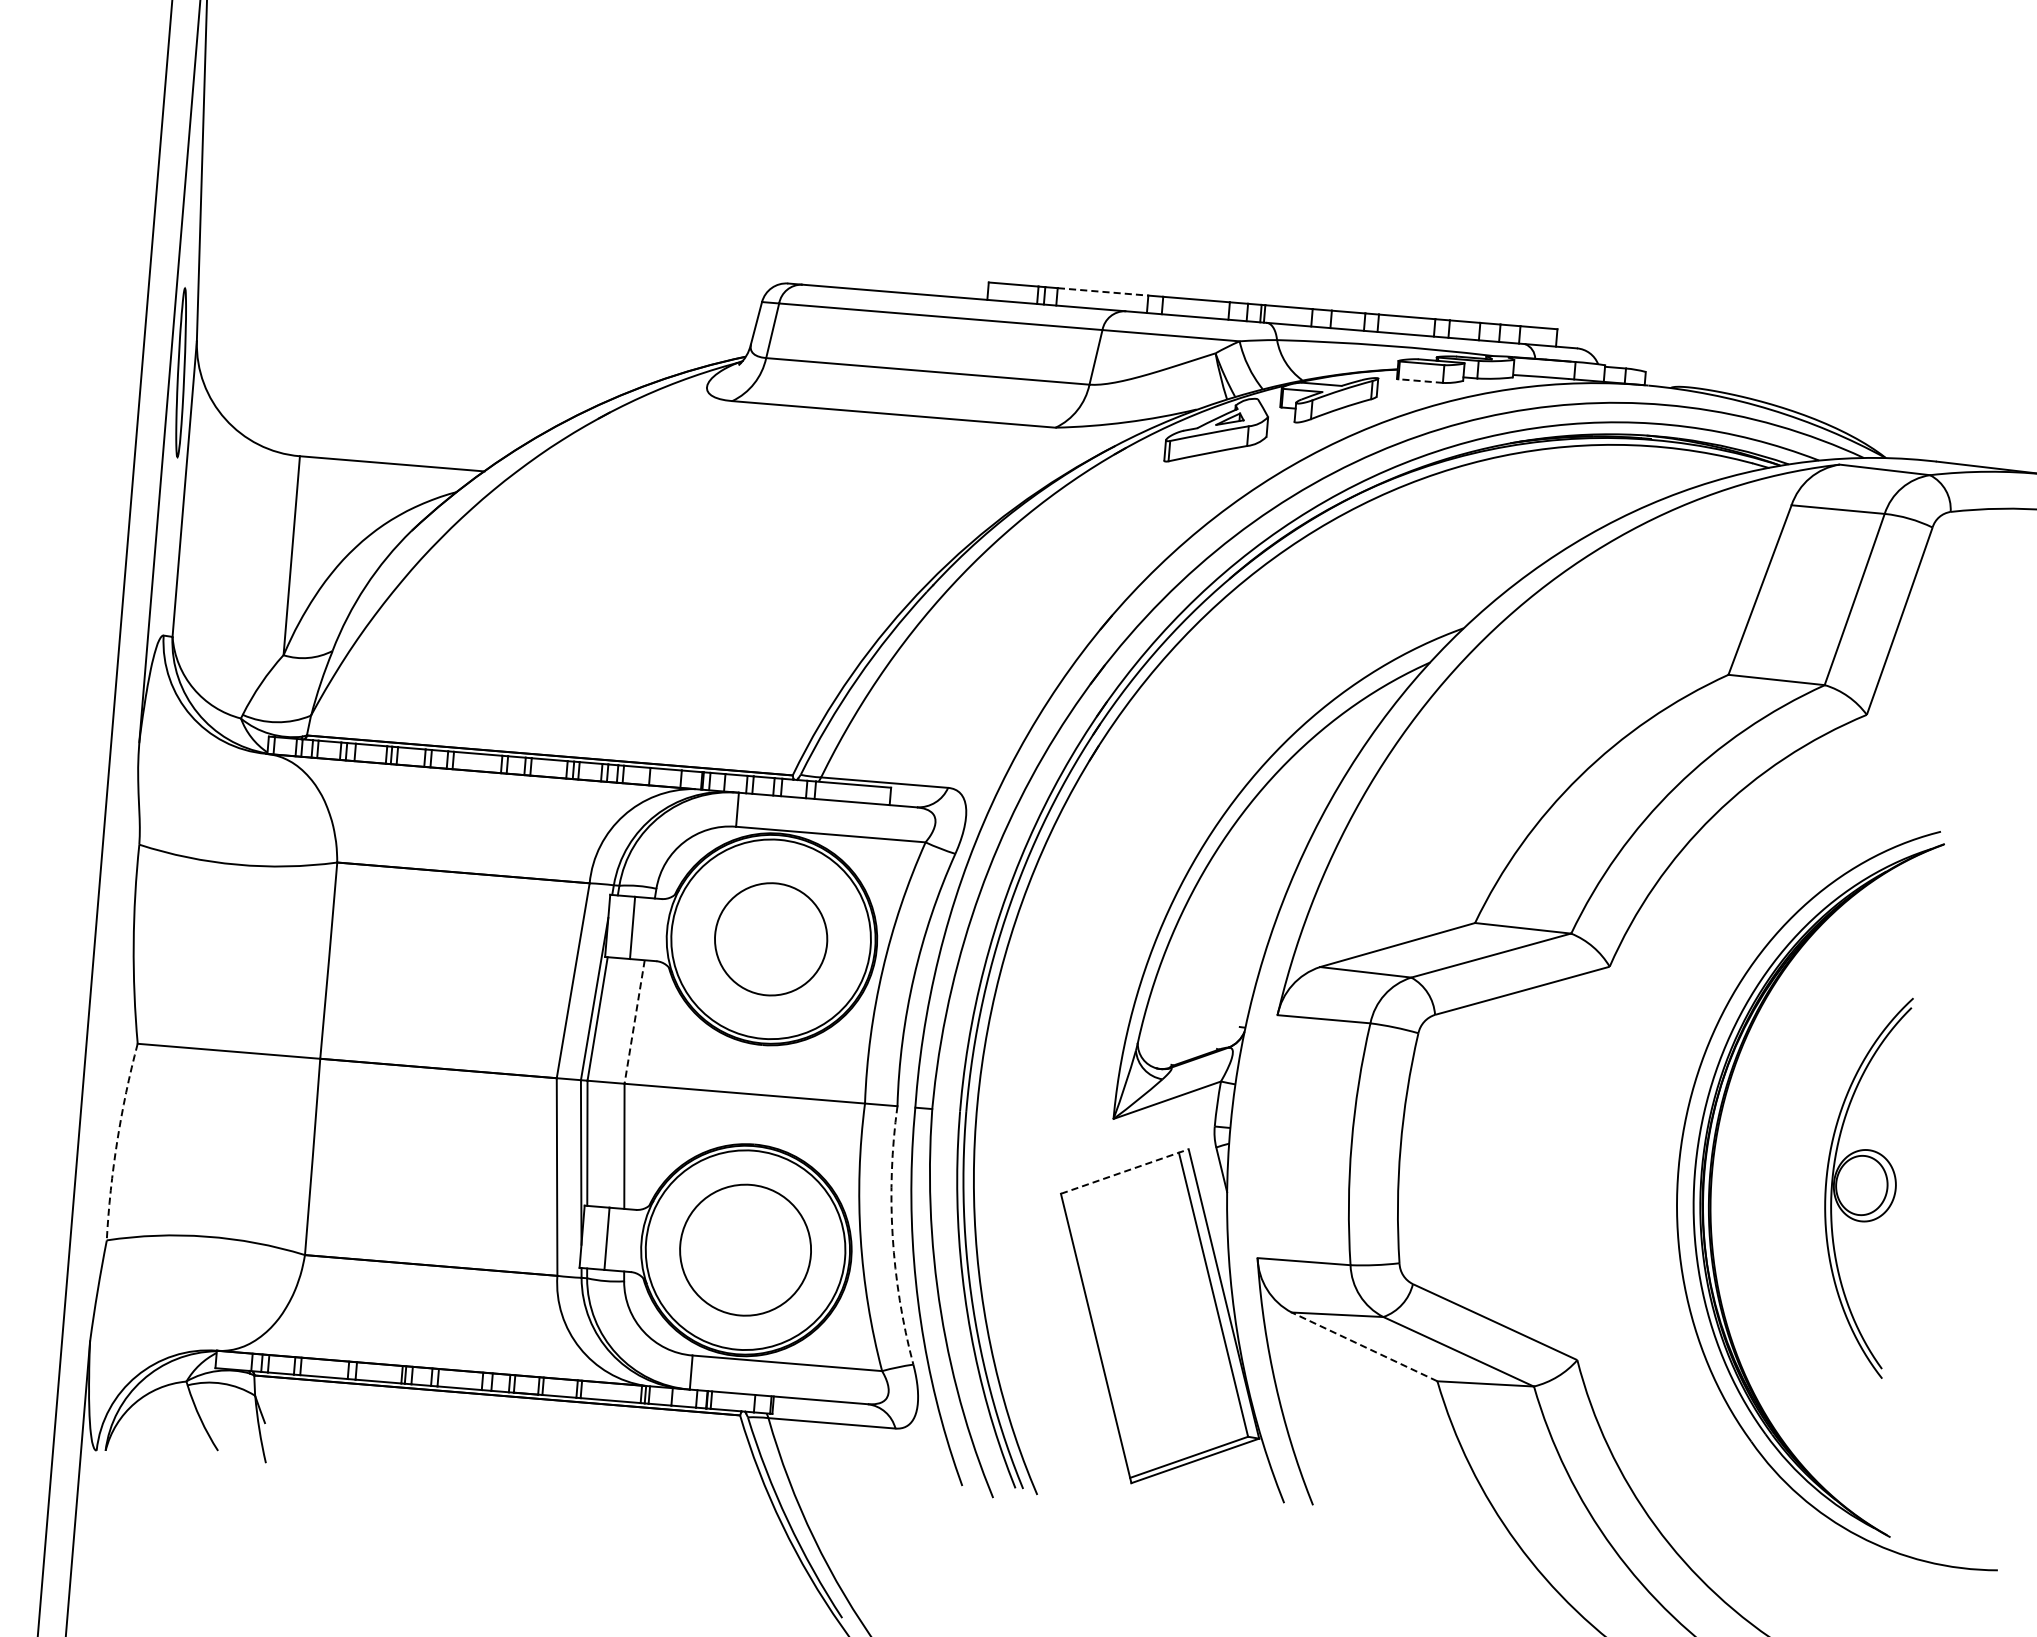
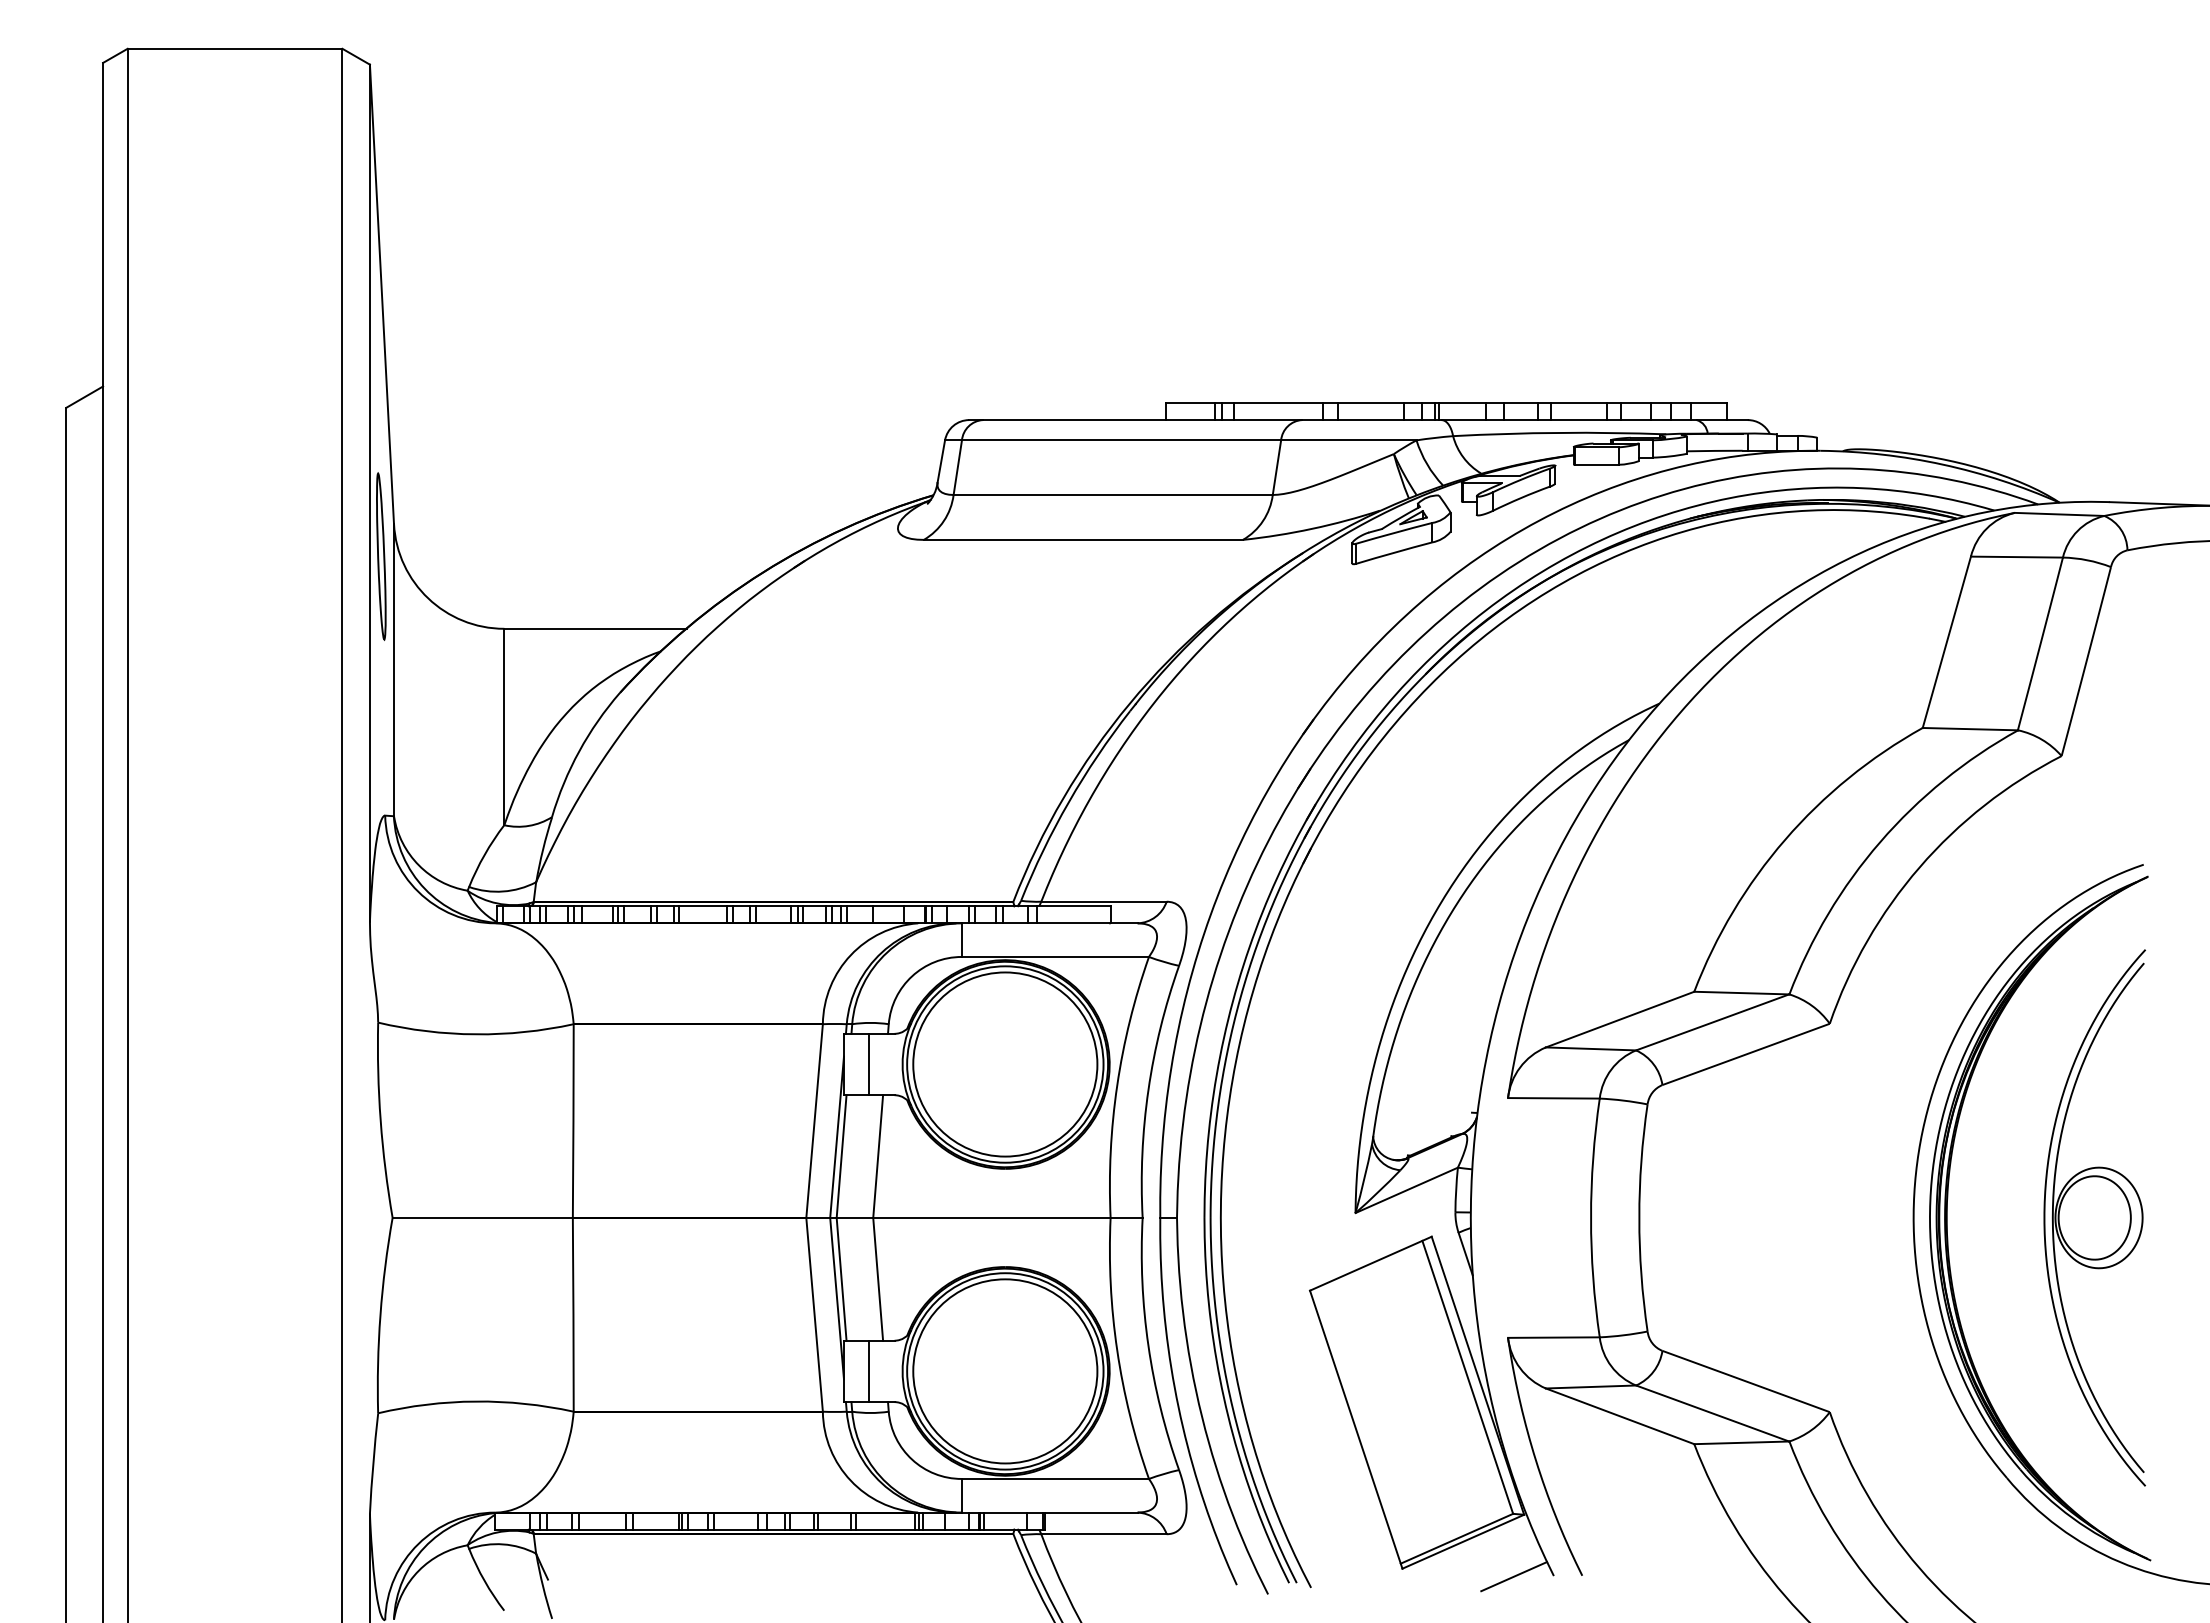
line: (1102, 291) -> (1278, 402), dashed -> solid
line: (1420, 380) -> (1597, 464), dashed -> solid
circle: (771, 939) -> (1005, 1064), size x1.67
line: (635, 1021) -> (878, 1156), dashed -> solid
arc: (117, 1141) -> (380, 1315), dashed -> solid
line: (1124, 1171) -> (1370, 1263), dashed -> solid
part: (1861, 1185) -> (2094, 1217), size x1.43
arc: (892, 1235) -> (1148, 1345), dashed -> solid
circle: (745, 1250) -> (1005, 1371), size x1.43
line: (1363, 1347) -> (1619, 1416), dashed -> solid
line: (1244, 1500) -> (1514, 1576), added

